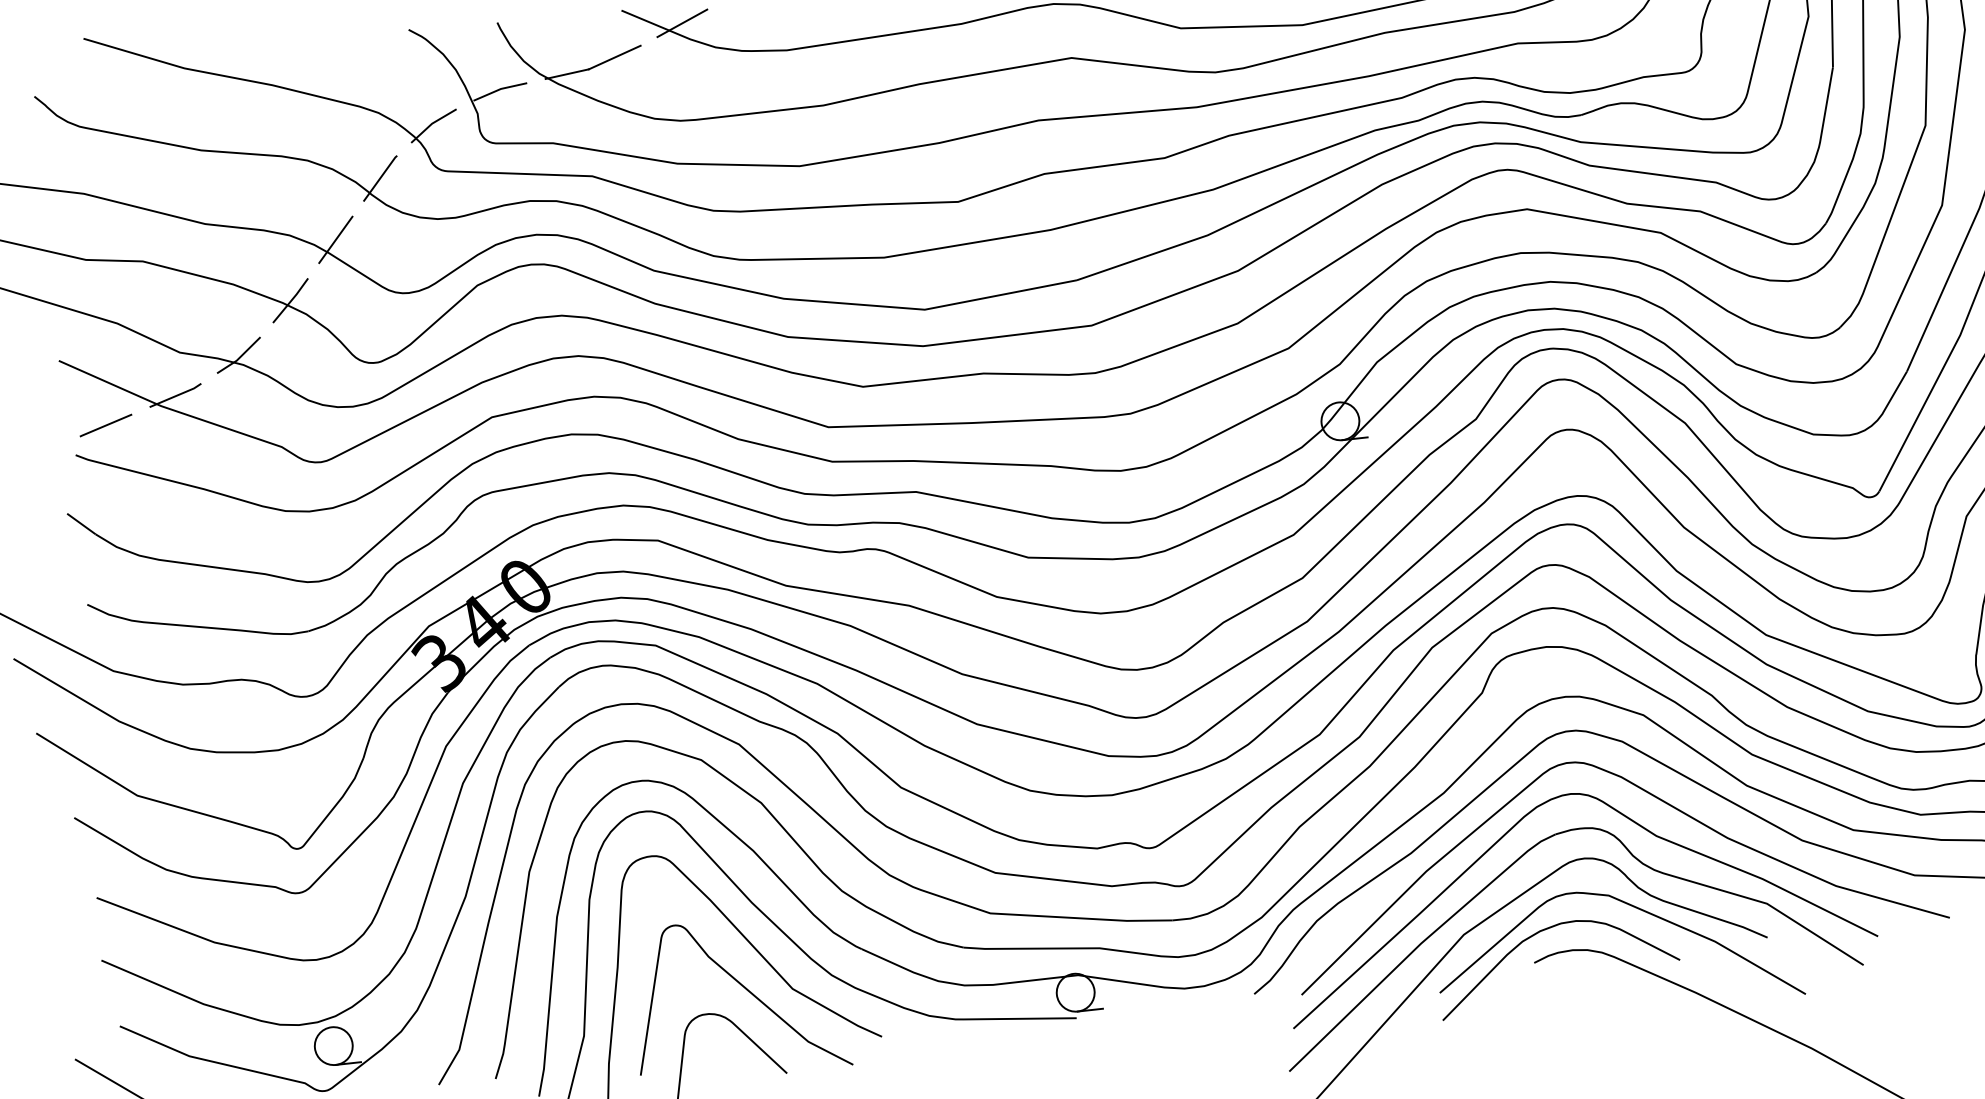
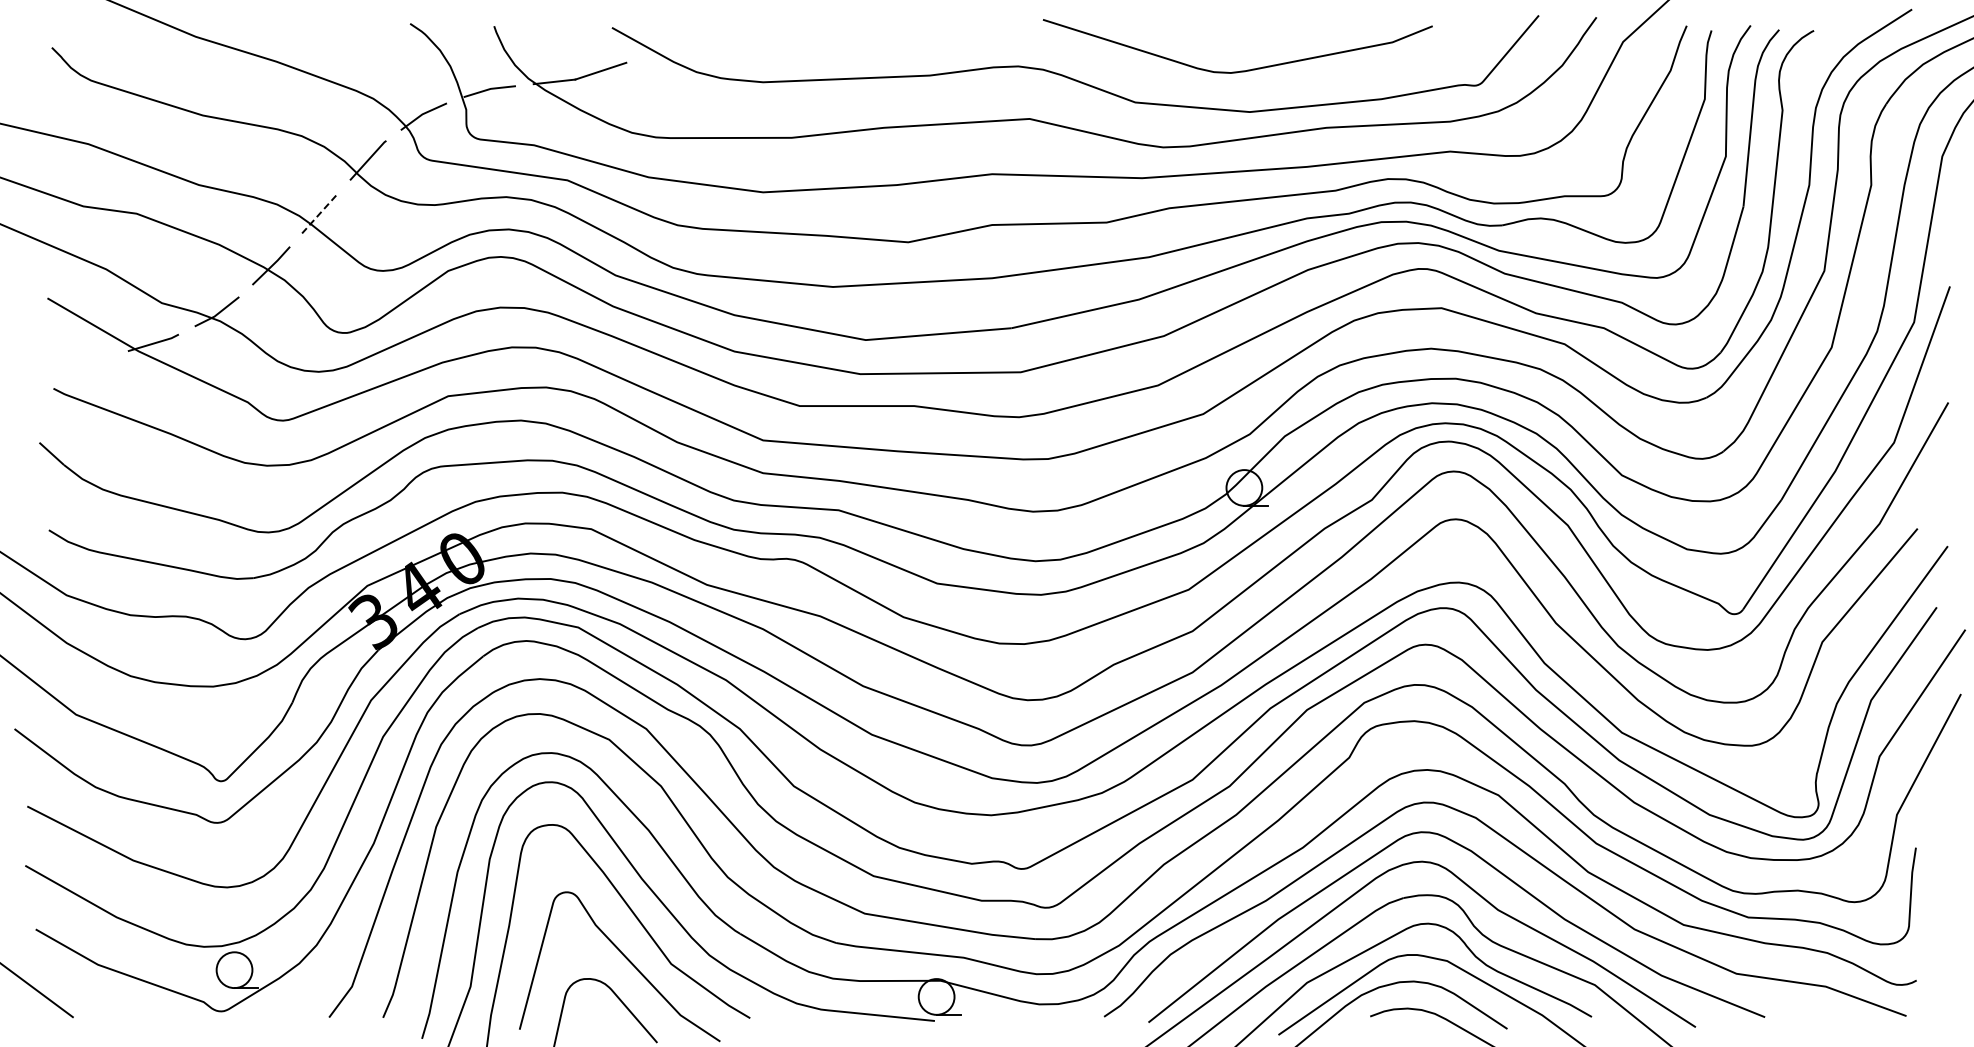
line: (681, 22) -> (667, 45), removed
line: (336, 239) -> (320, 213), solid -> dashed
line: (105, 425) -> (84, 363), removed

